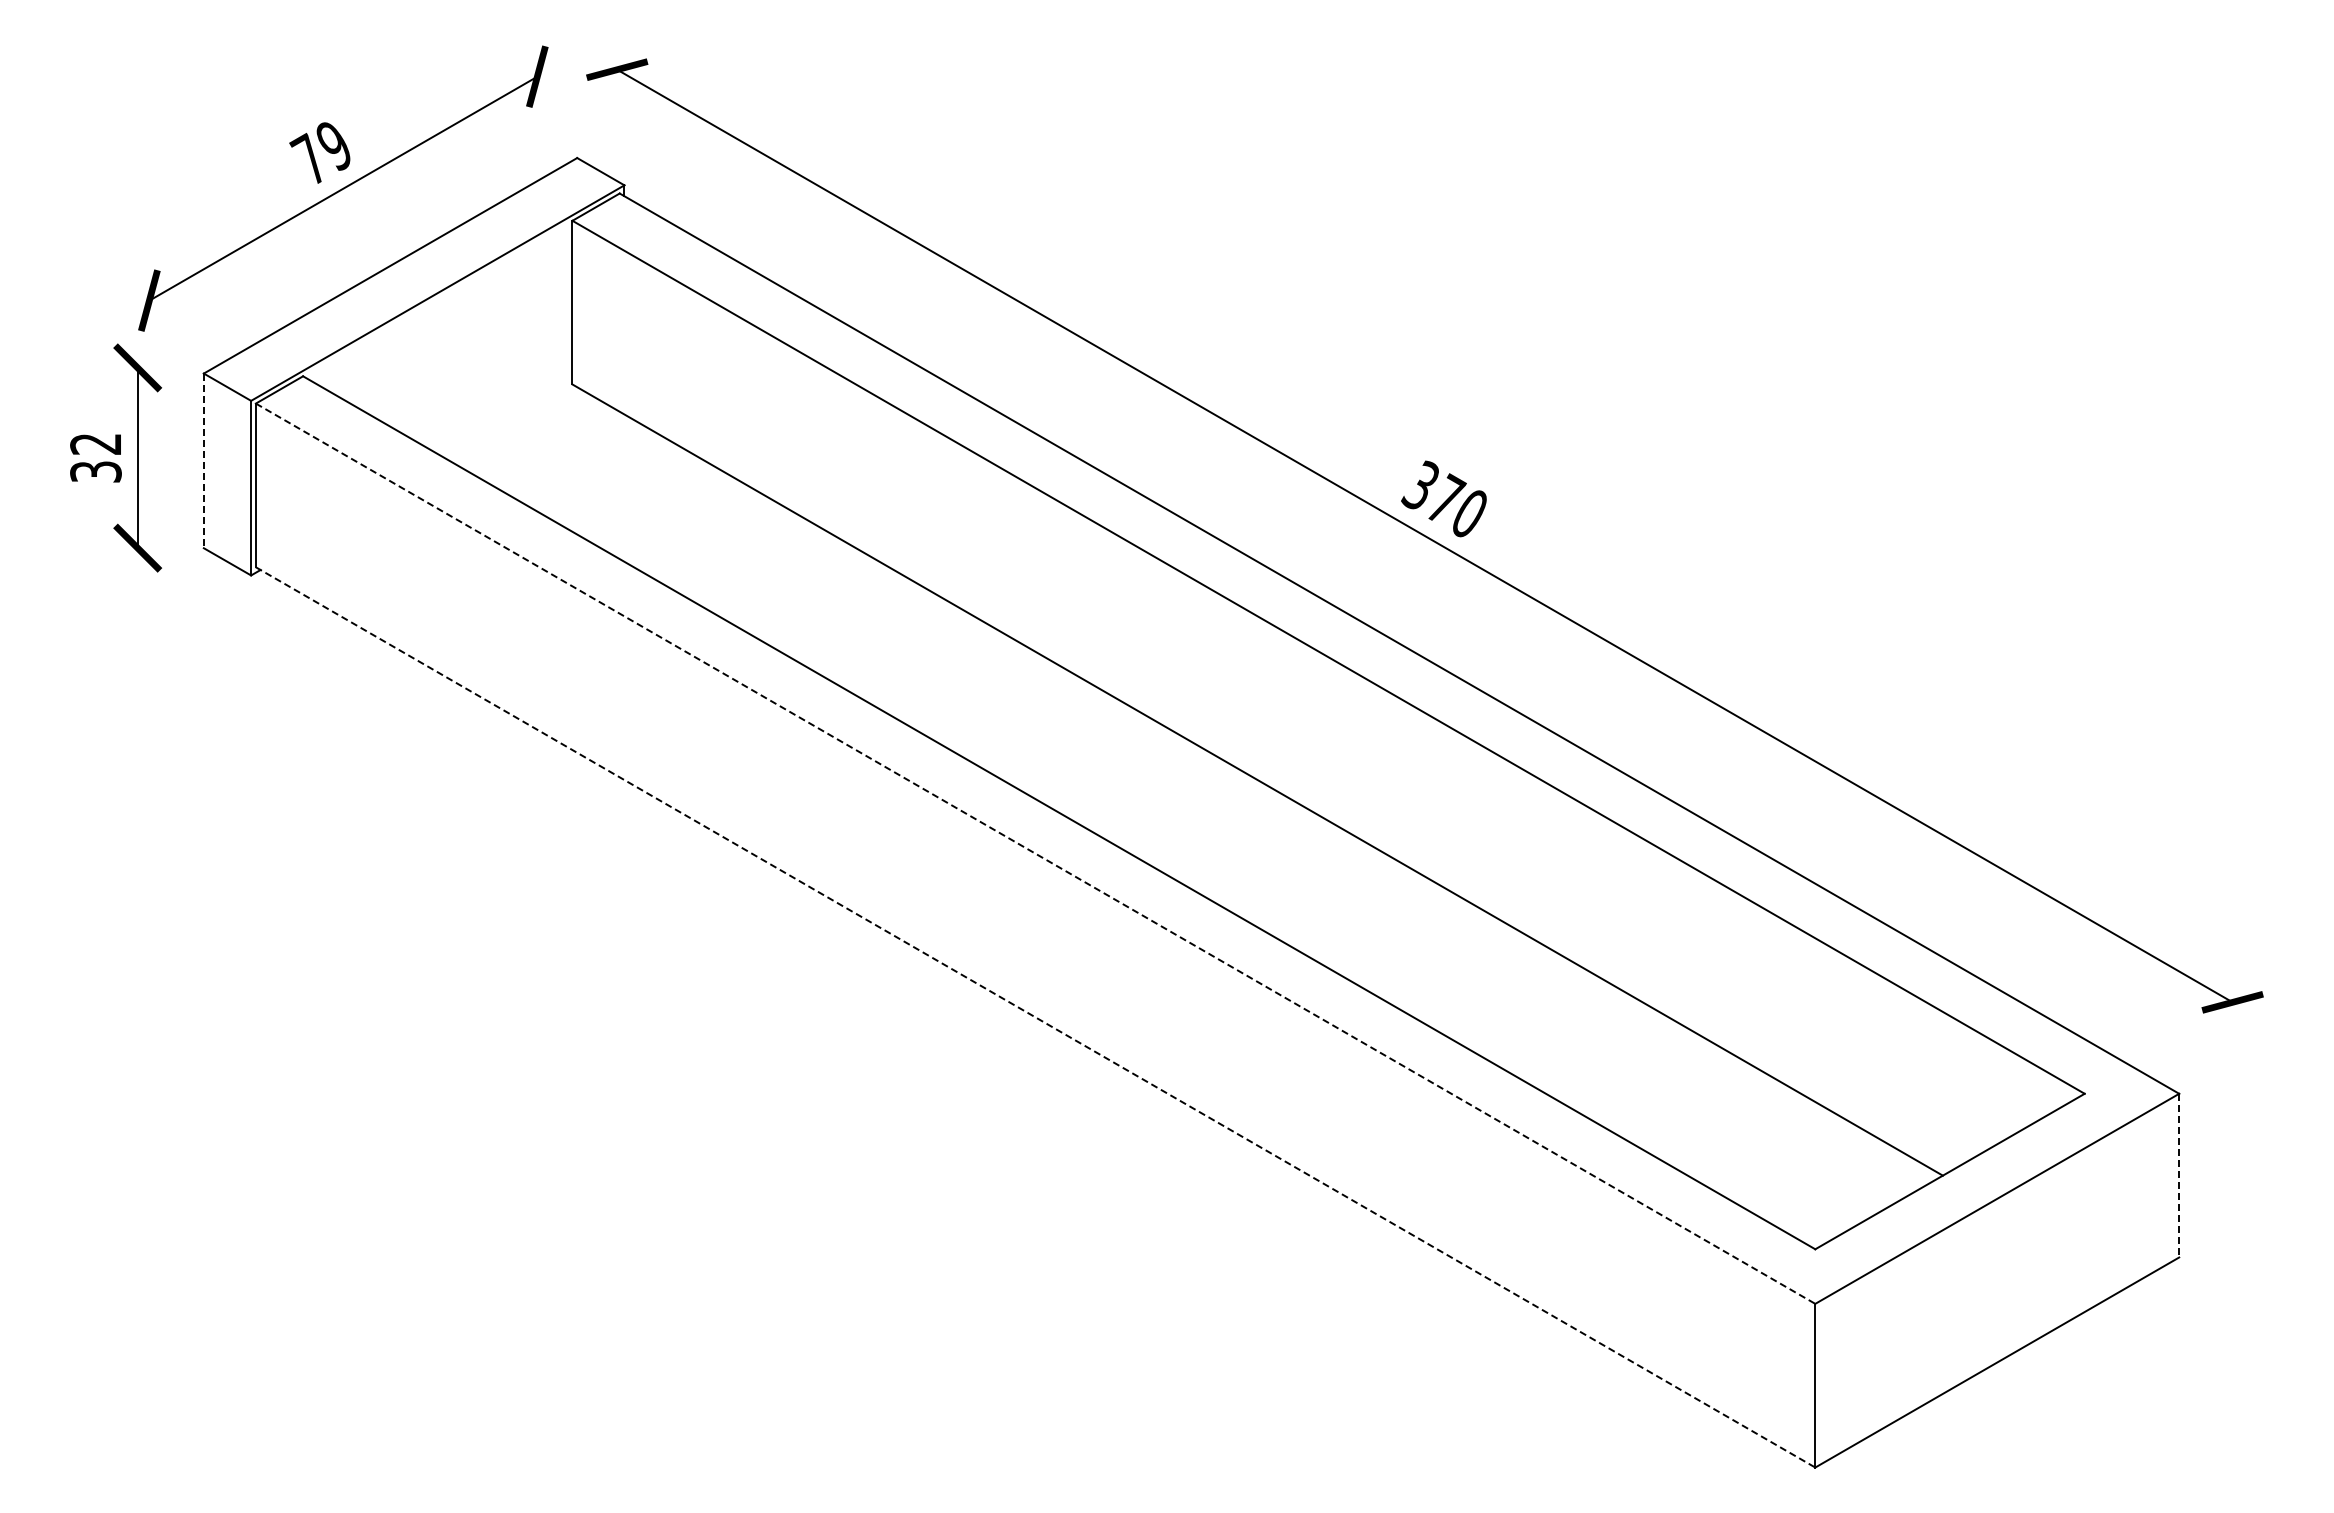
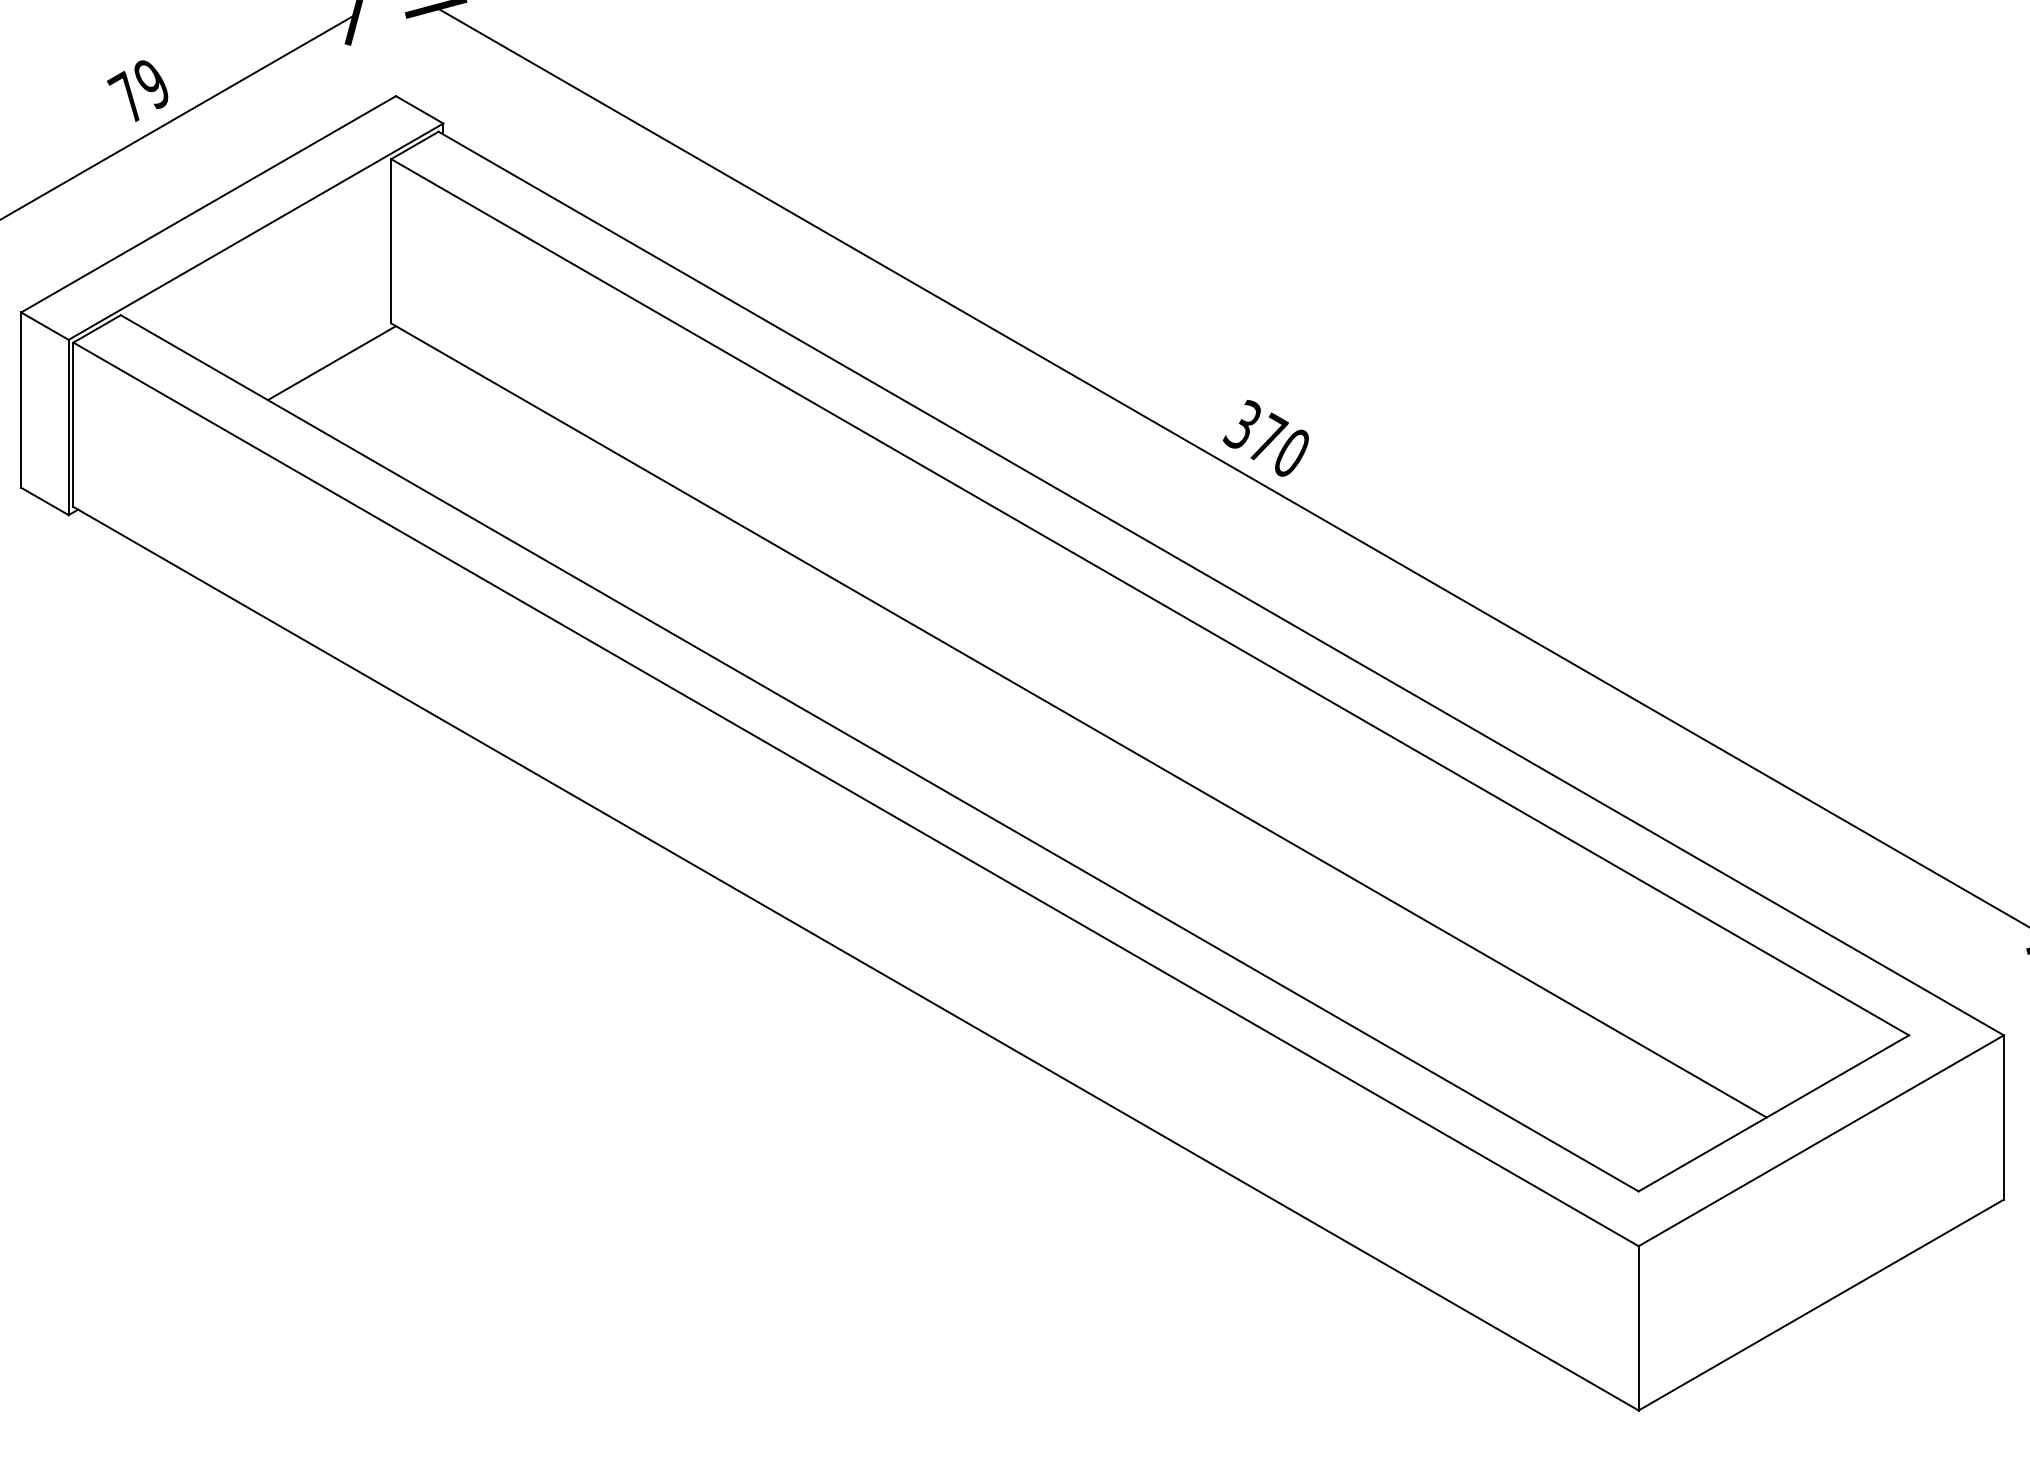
line: (513, 423) -> (332, 362), added
line: (203, 461) -> (20, 400), dashed -> solid
line: (1036, 853) -> (856, 794), dashed -> solid
line: (1036, 1017) -> (856, 958), dashed -> solid
line: (2179, 1175) -> (2004, 1117), dashed -> solid

